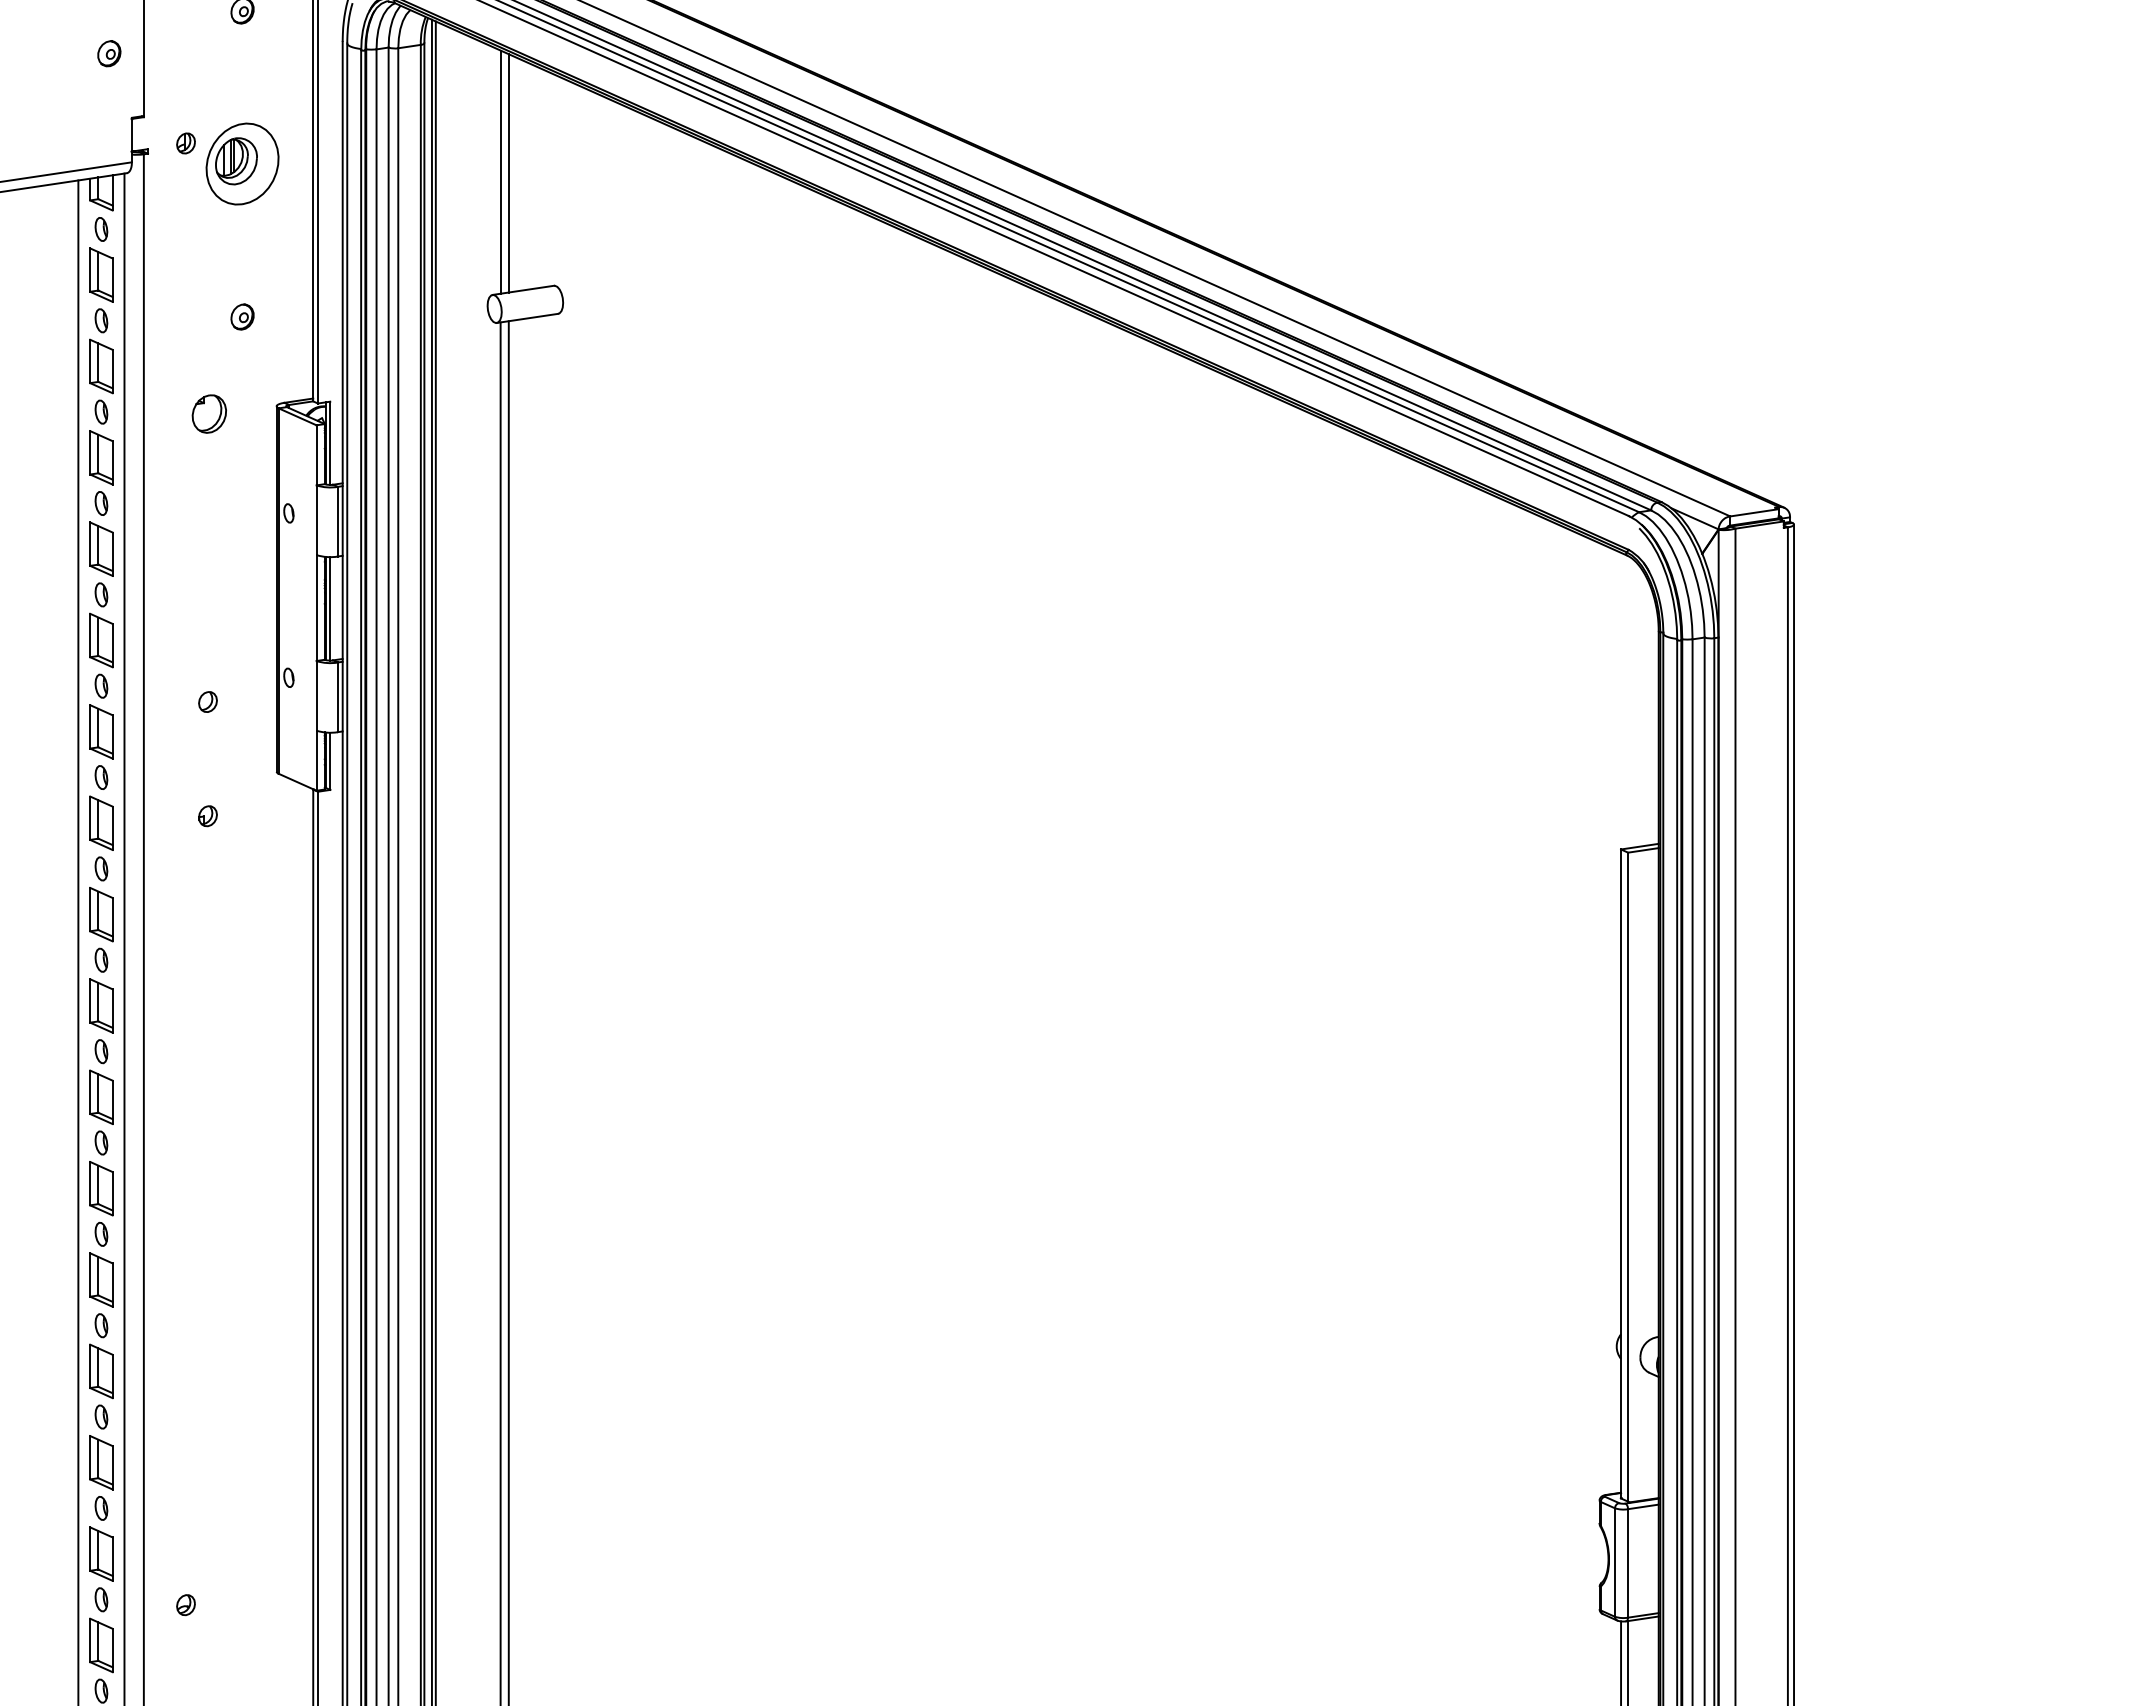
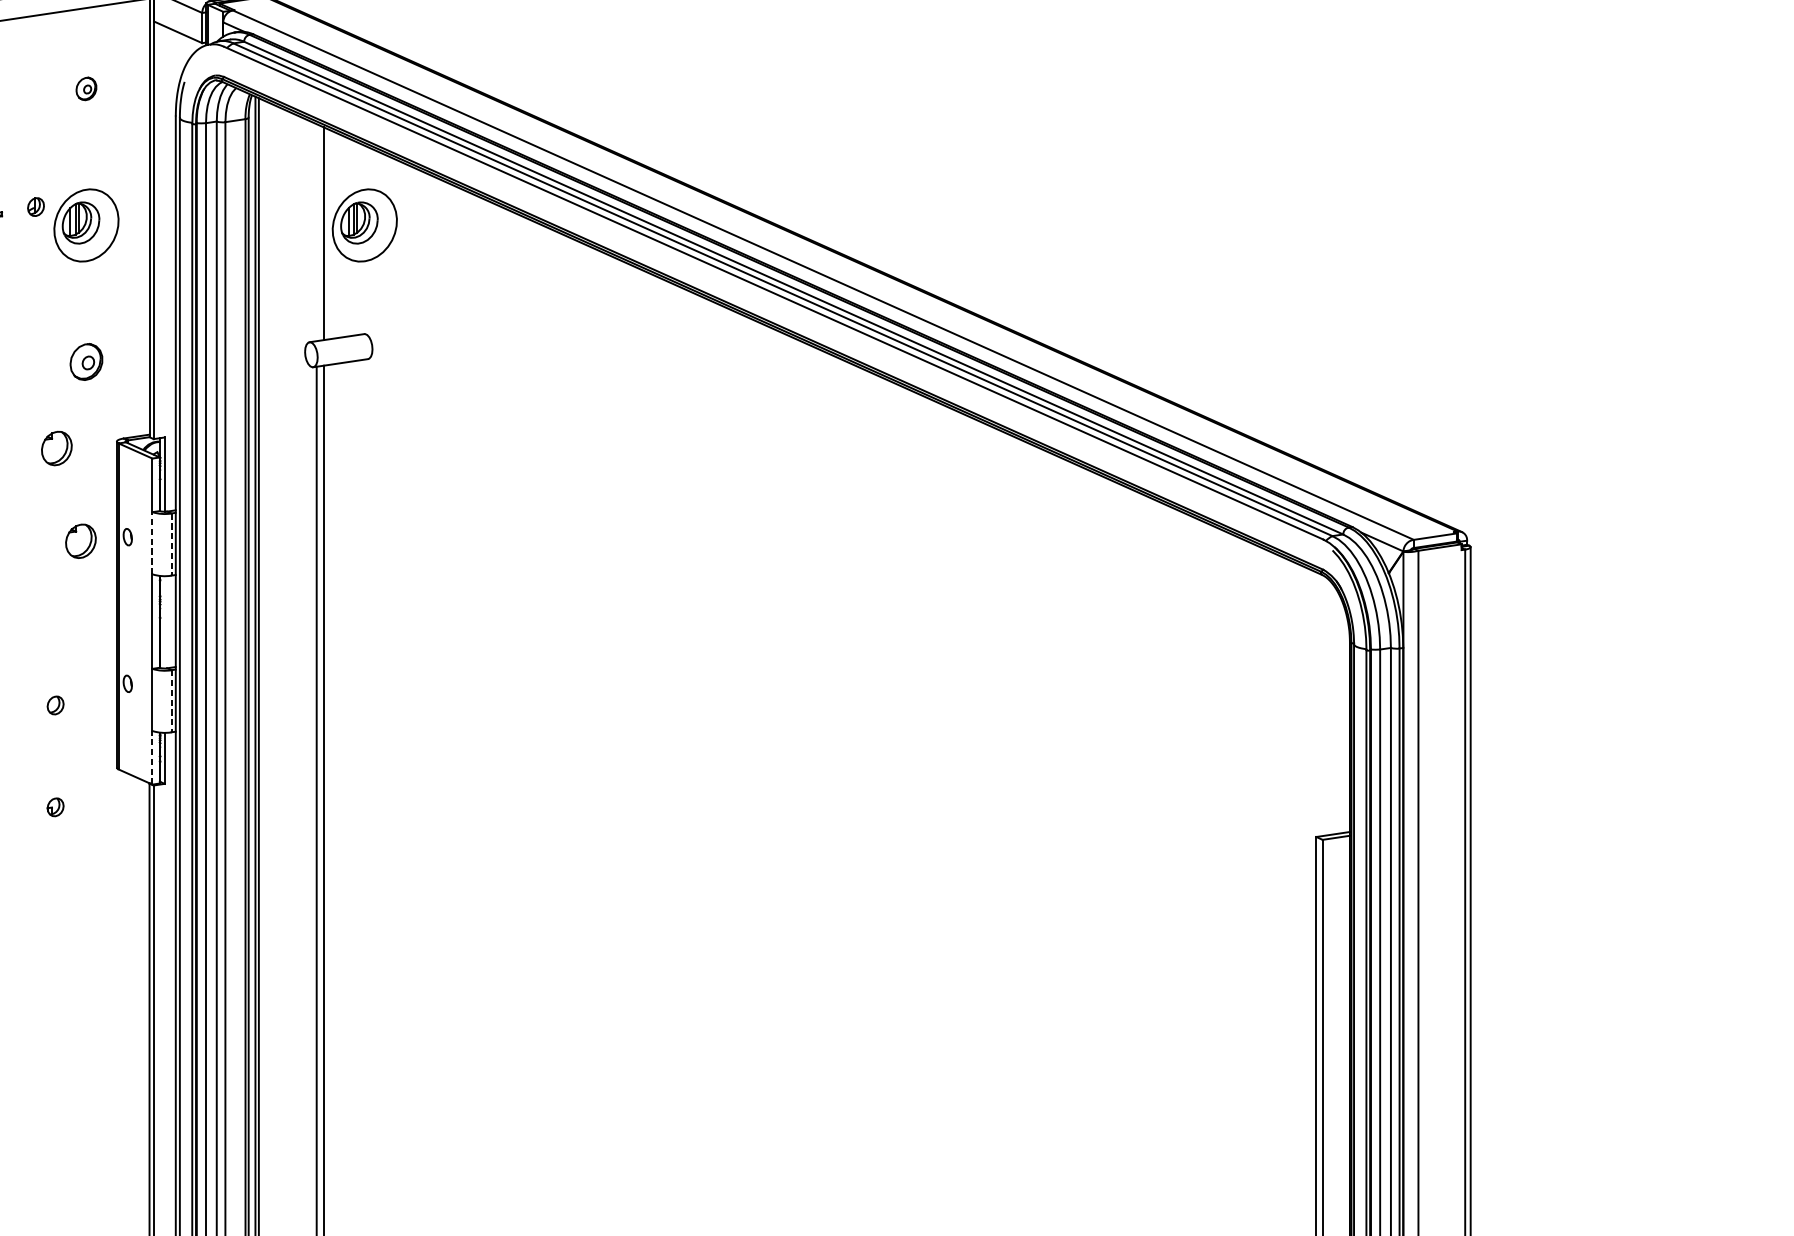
part: (554, 163) -> (364, 224), added
line: (500, 171) -> (316, 232), removed
part: (242, 316) -> (86, 361), size x1.6
part: (235, 517) -> (80, 540), added
line: (316, 520) -> (152, 543), solid -> dashed
line: (337, 521) -> (171, 544), solid -> dashed
line: (330, 608) -> (164, 622), removed
line: (337, 697) -> (171, 701), solid -> dashed
line: (316, 760) -> (152, 757), solid -> dashed

